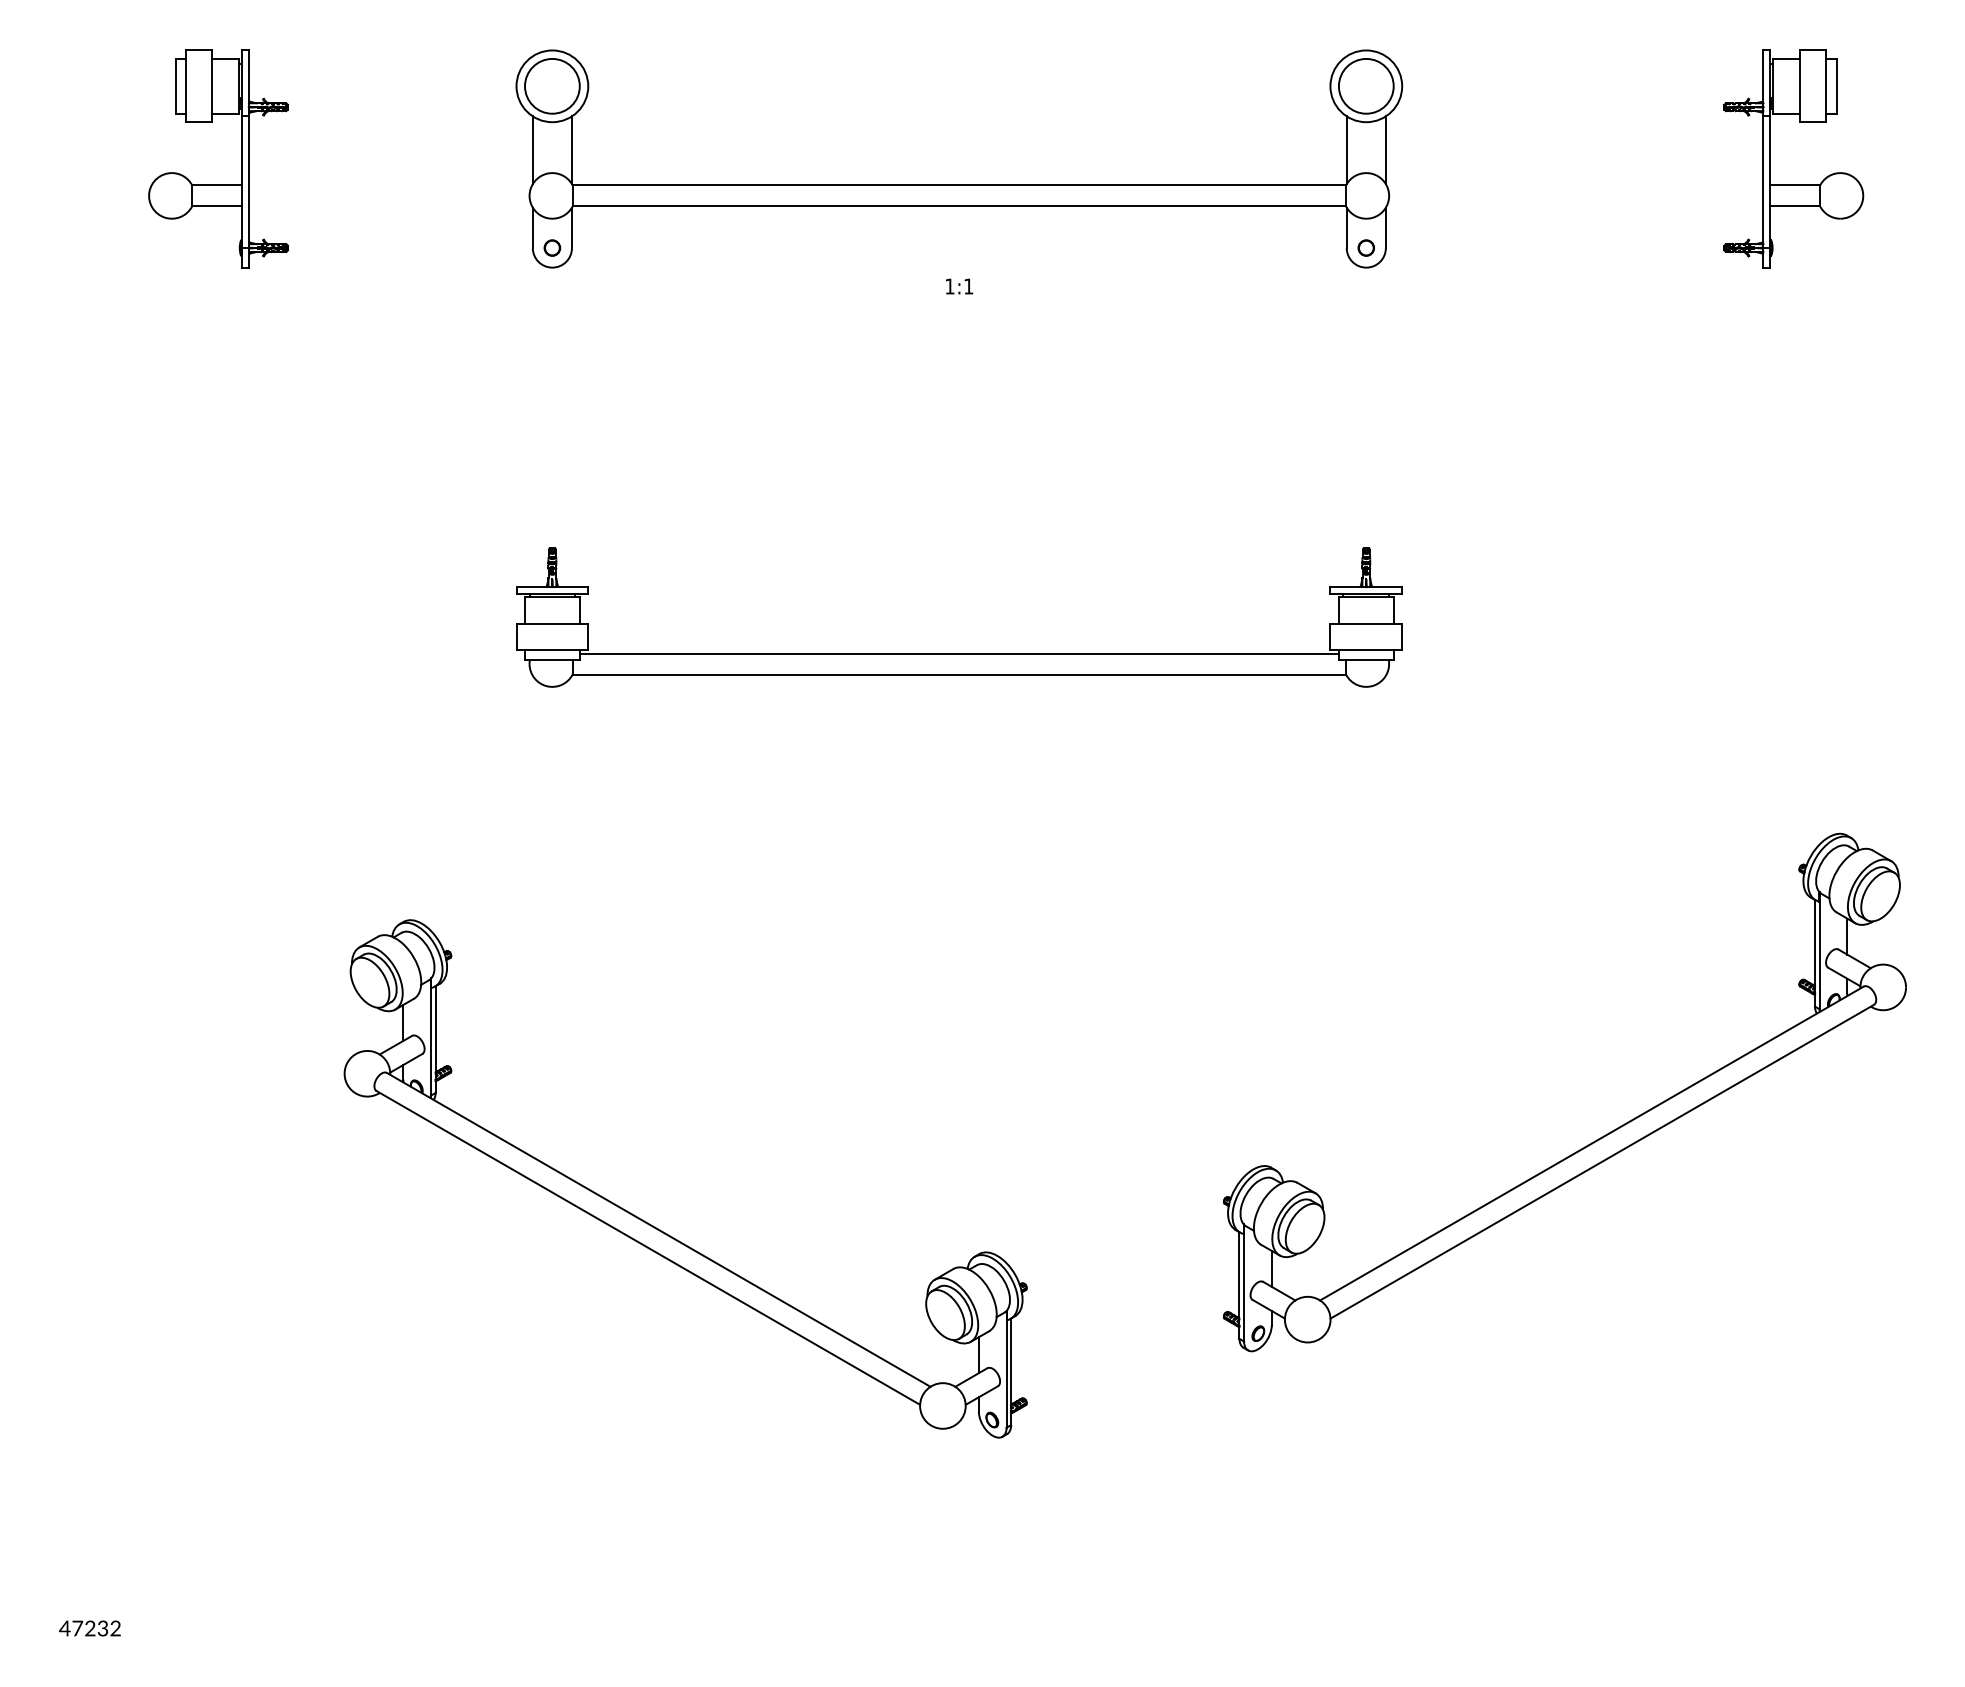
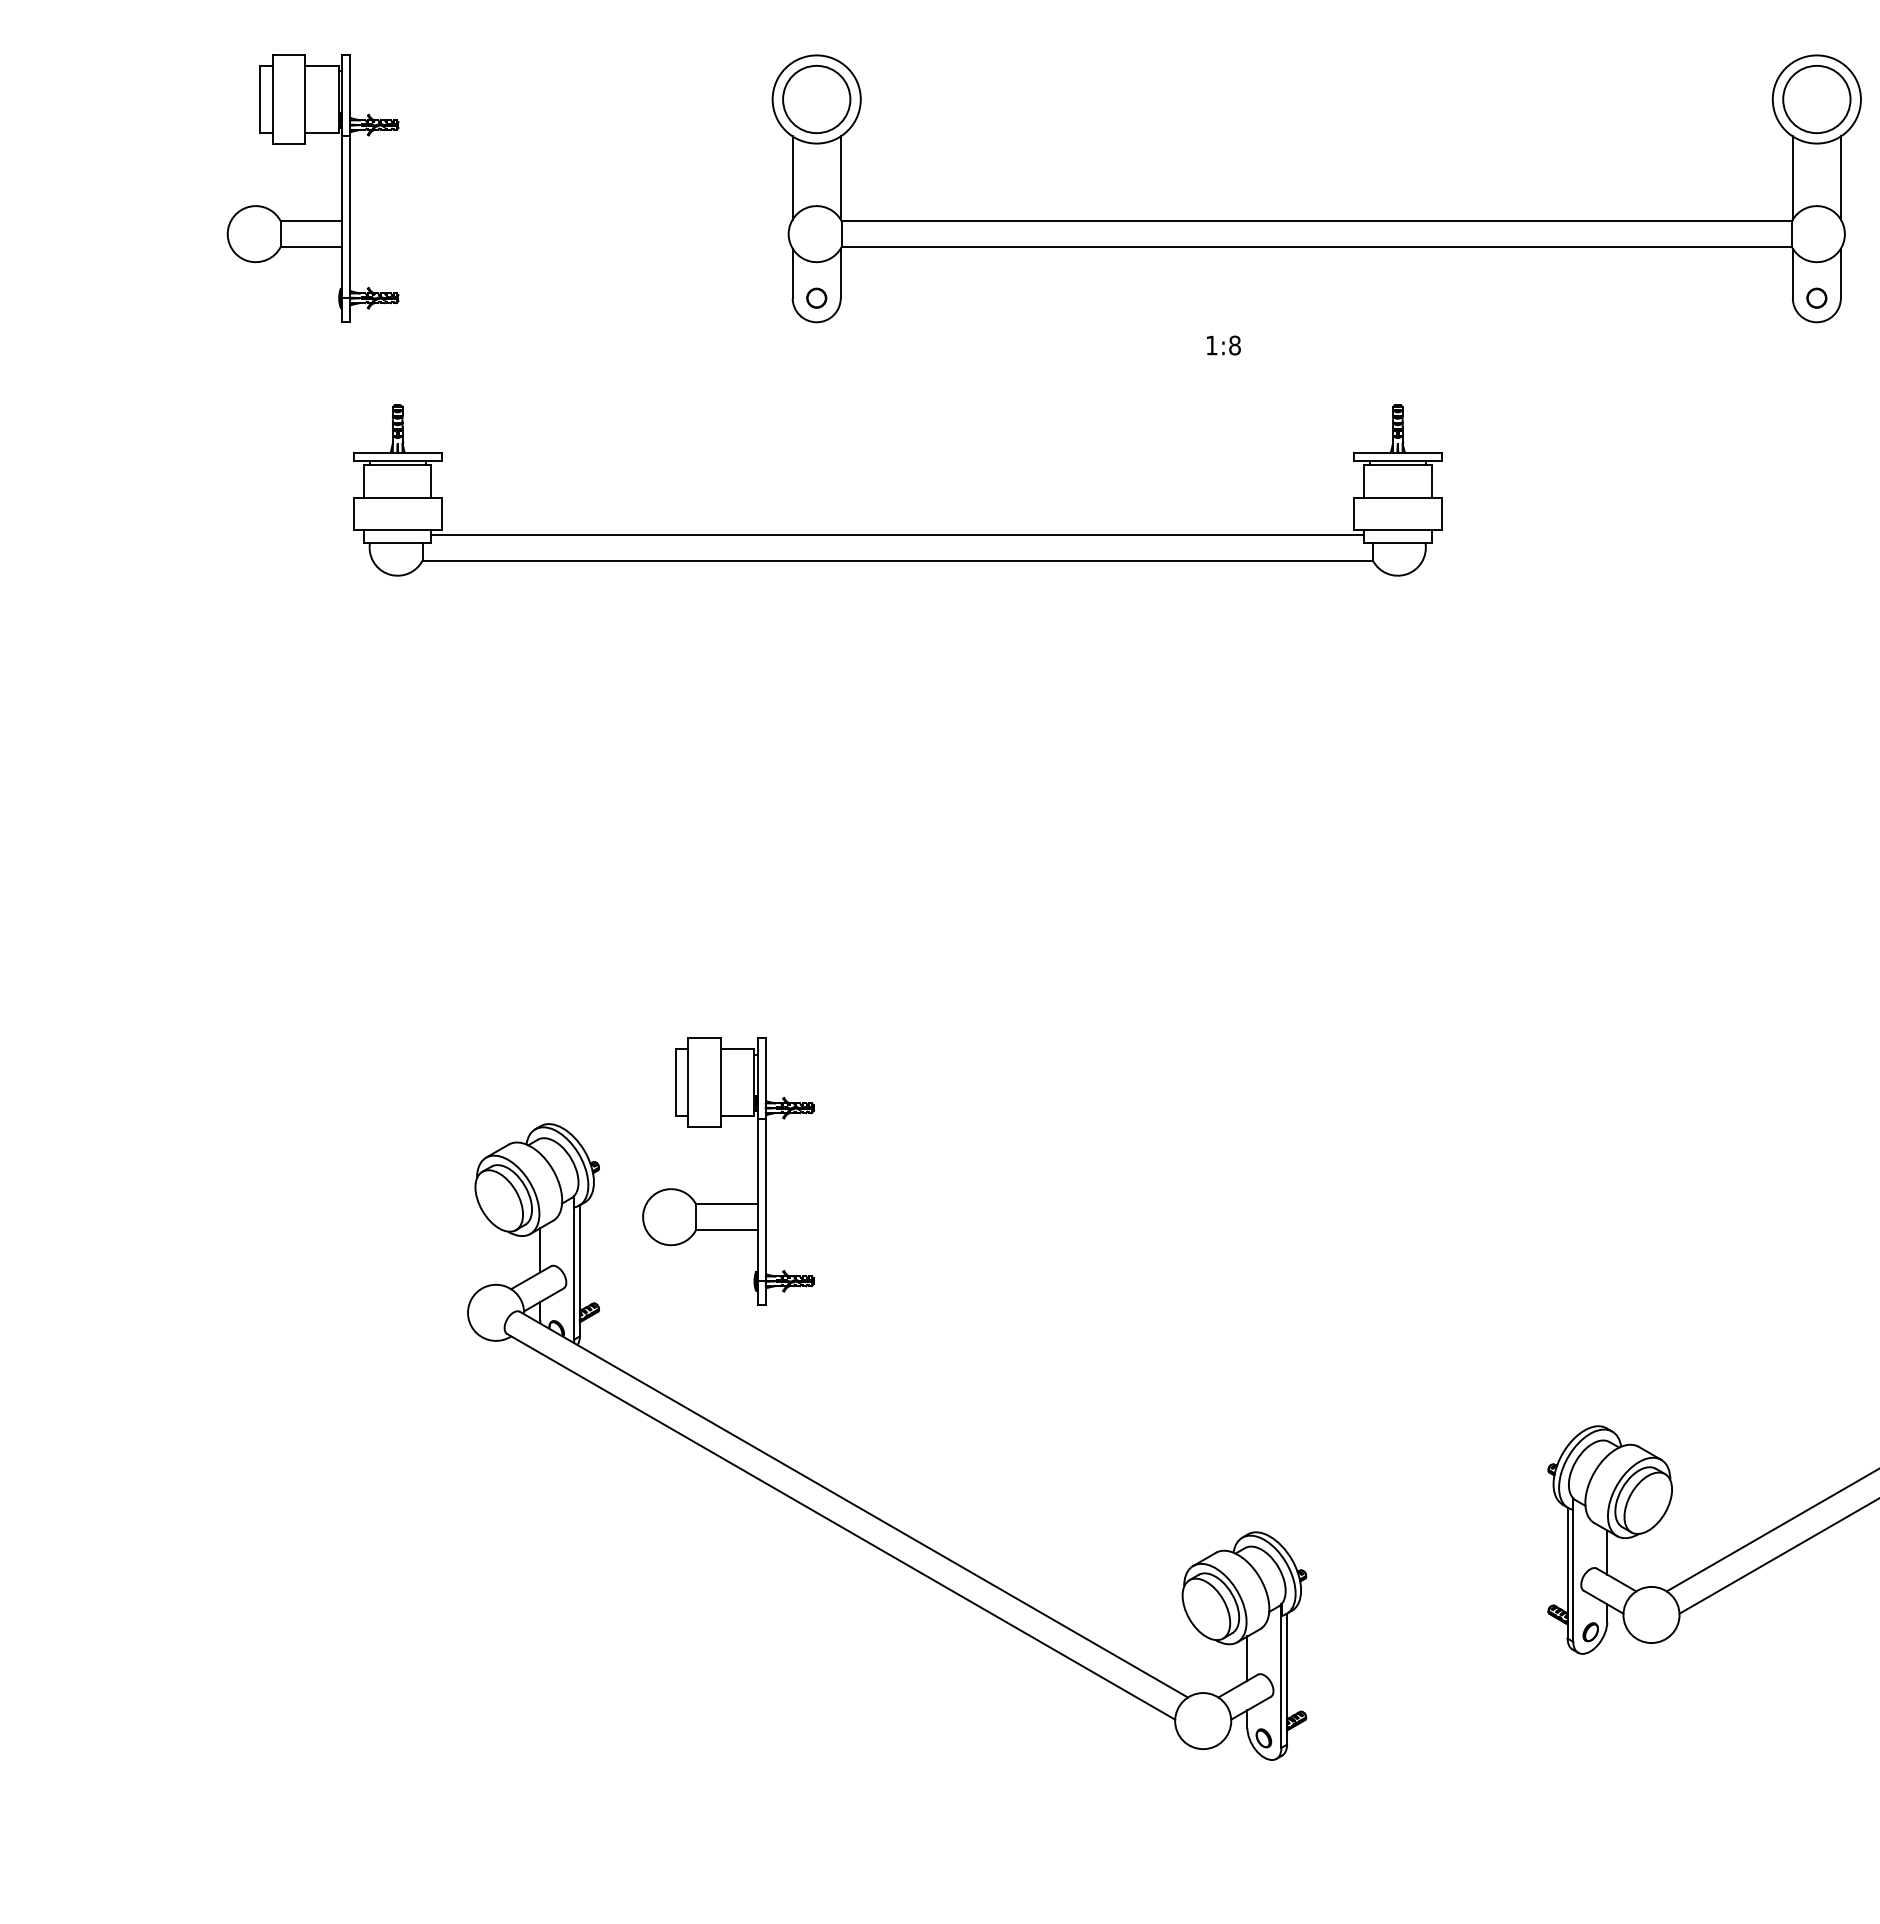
part: (959, 184) -> (1316, 220), moved
text: (968, 286) -> (1234, 345), 1:1 -> 1:8
part: (959, 653) -> (897, 534), moved
part: (579, 958) -> (756, 1171), added

